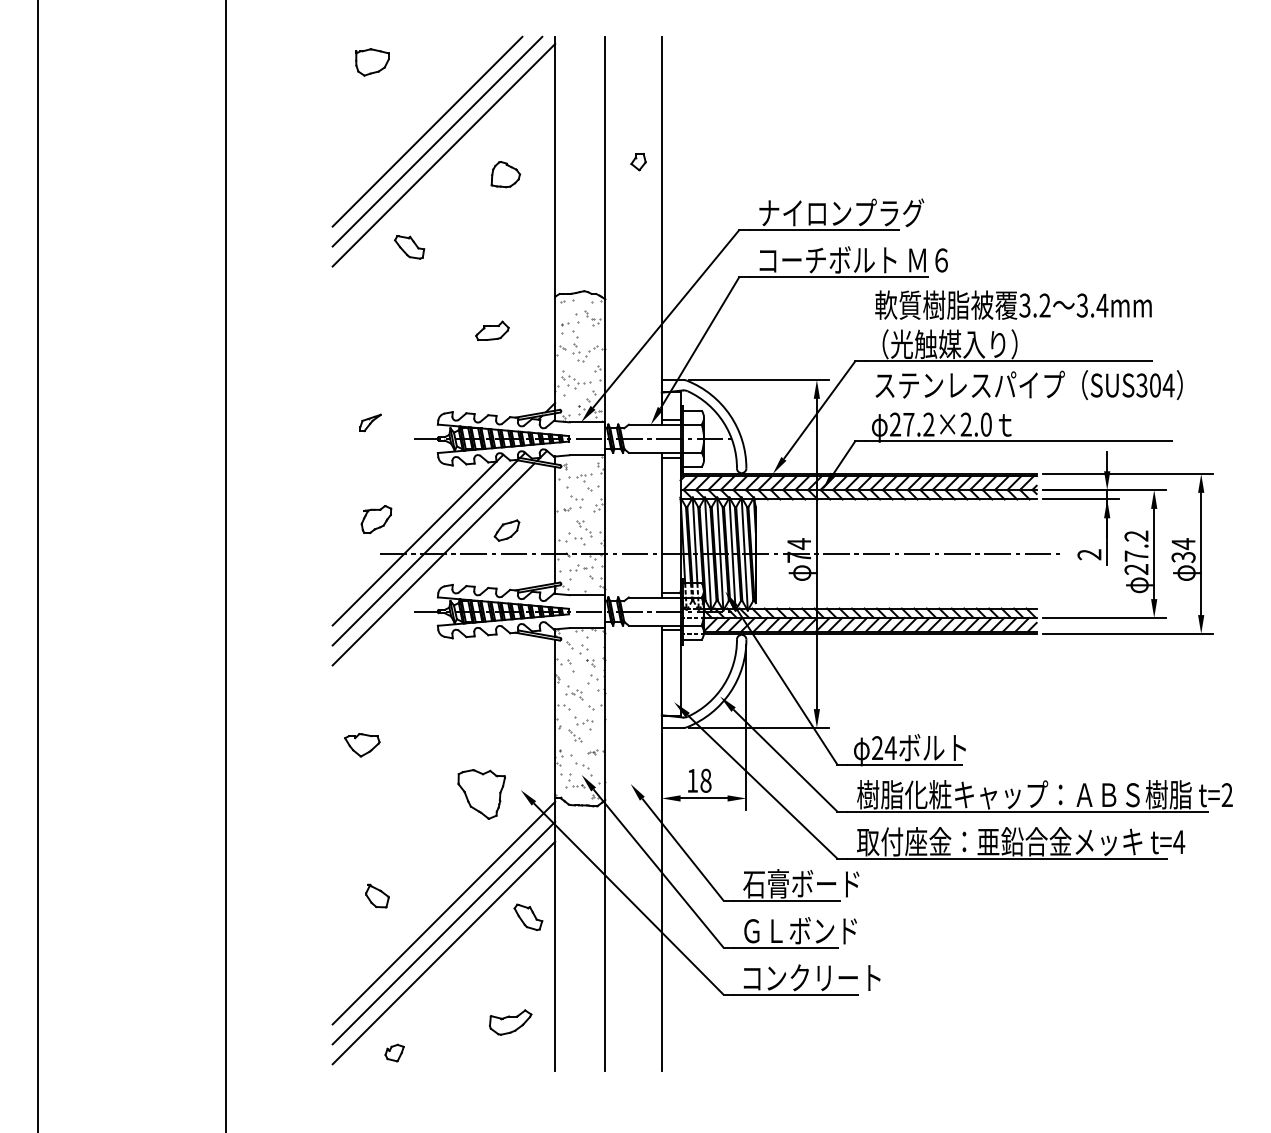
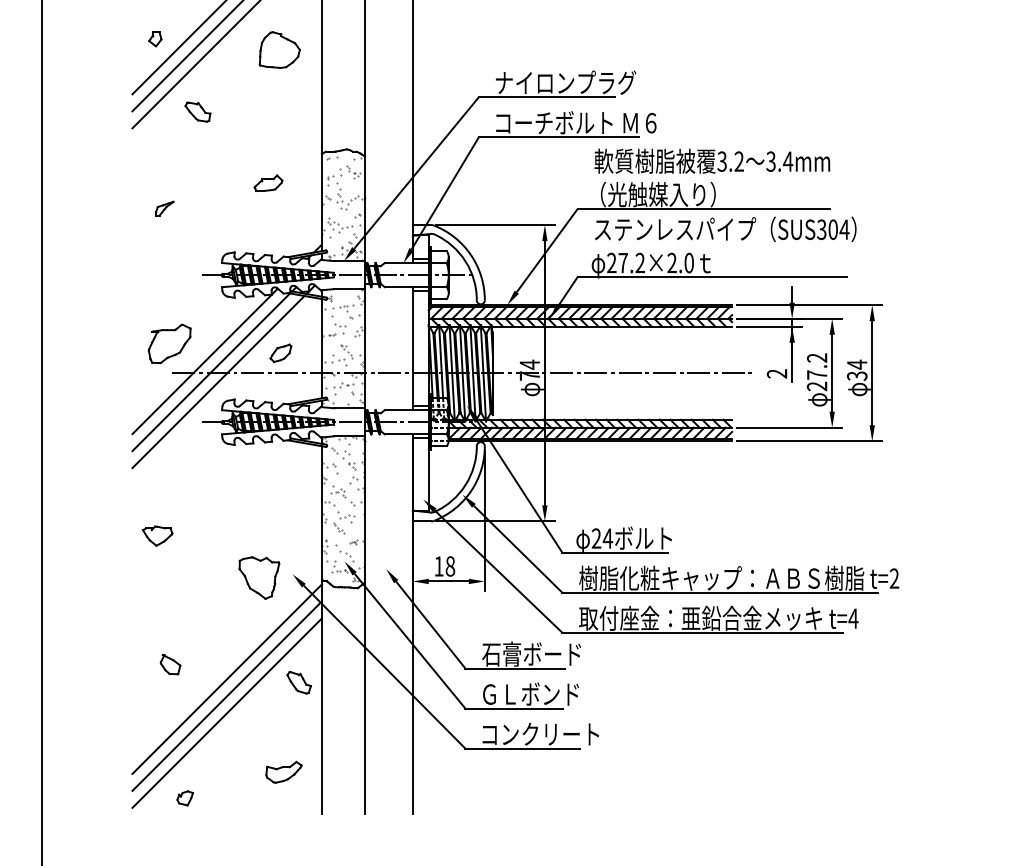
part: (638, 162) -> (155, 39), moved
part: (505, 174) -> (279, 49), size x1.67
part: (370, 422) -> (164, 208), moved
part: (376, 519) -> (169, 343), size x1.67

